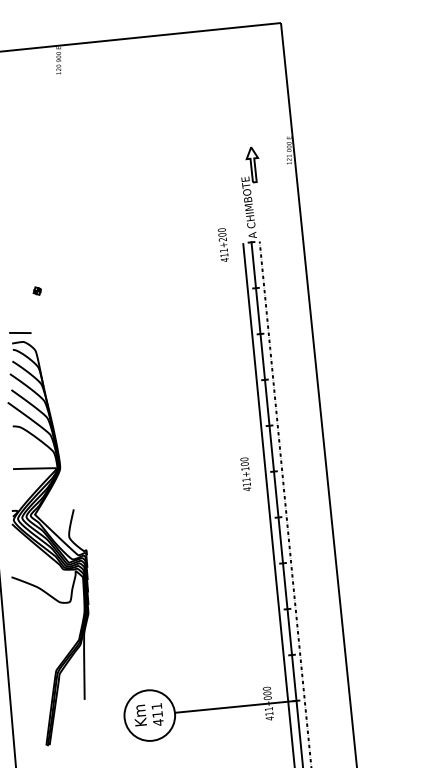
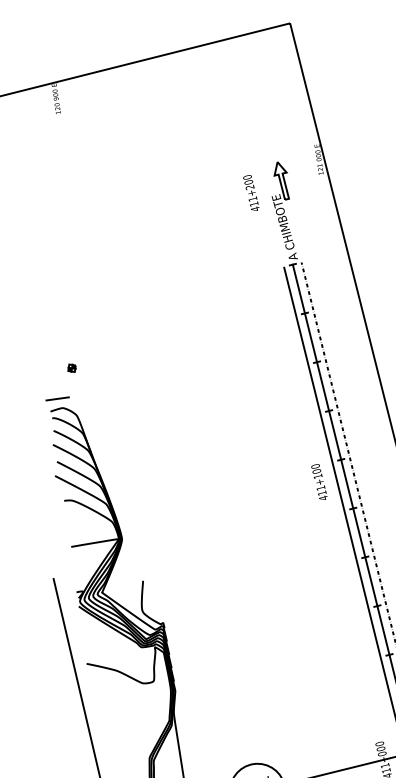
text: (222, 244) -> (250, 192), moved
part: (36, 290) -> (70, 367), moved
text: (245, 473) -> (318, 481), moved

